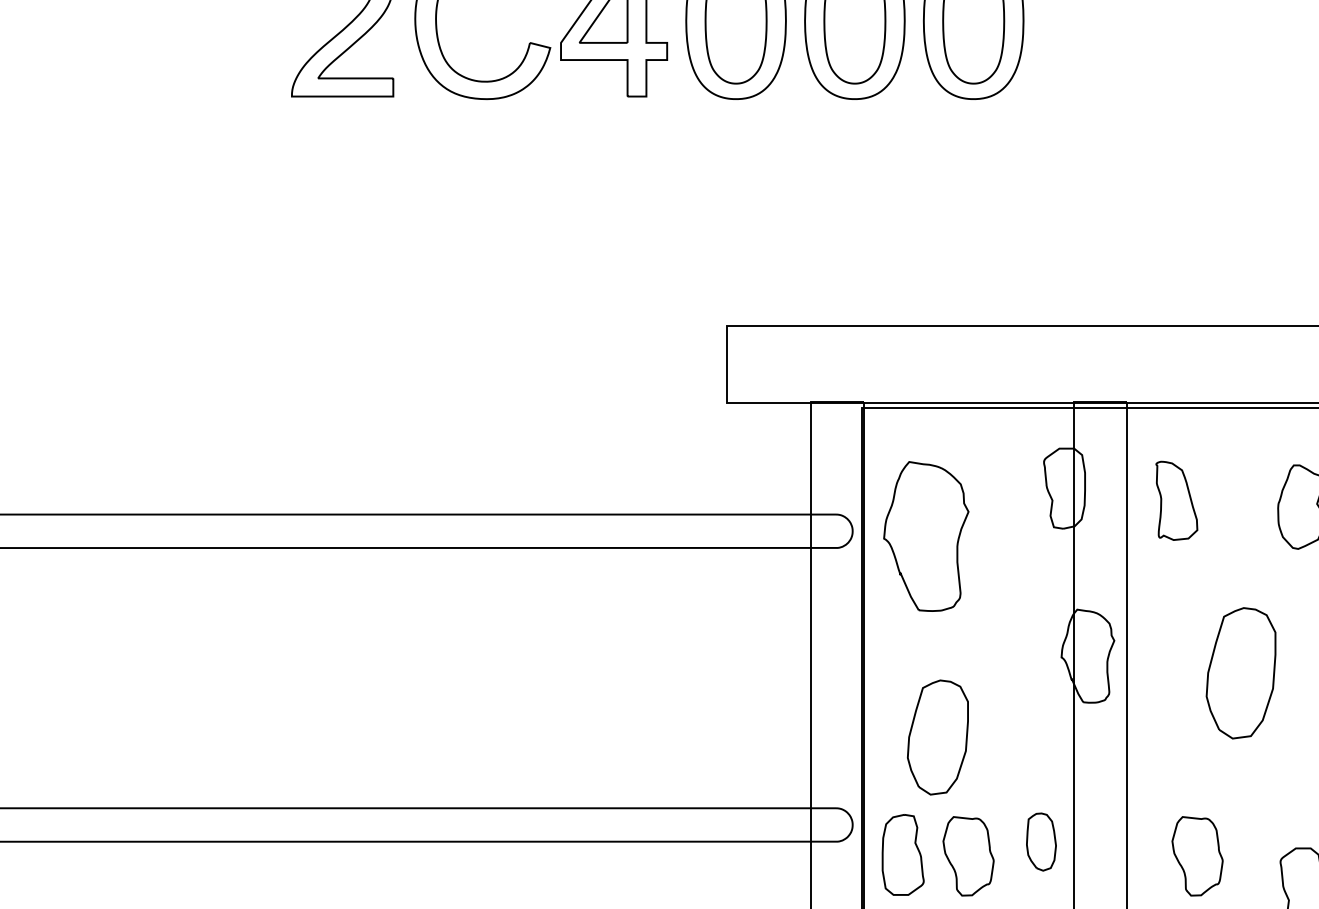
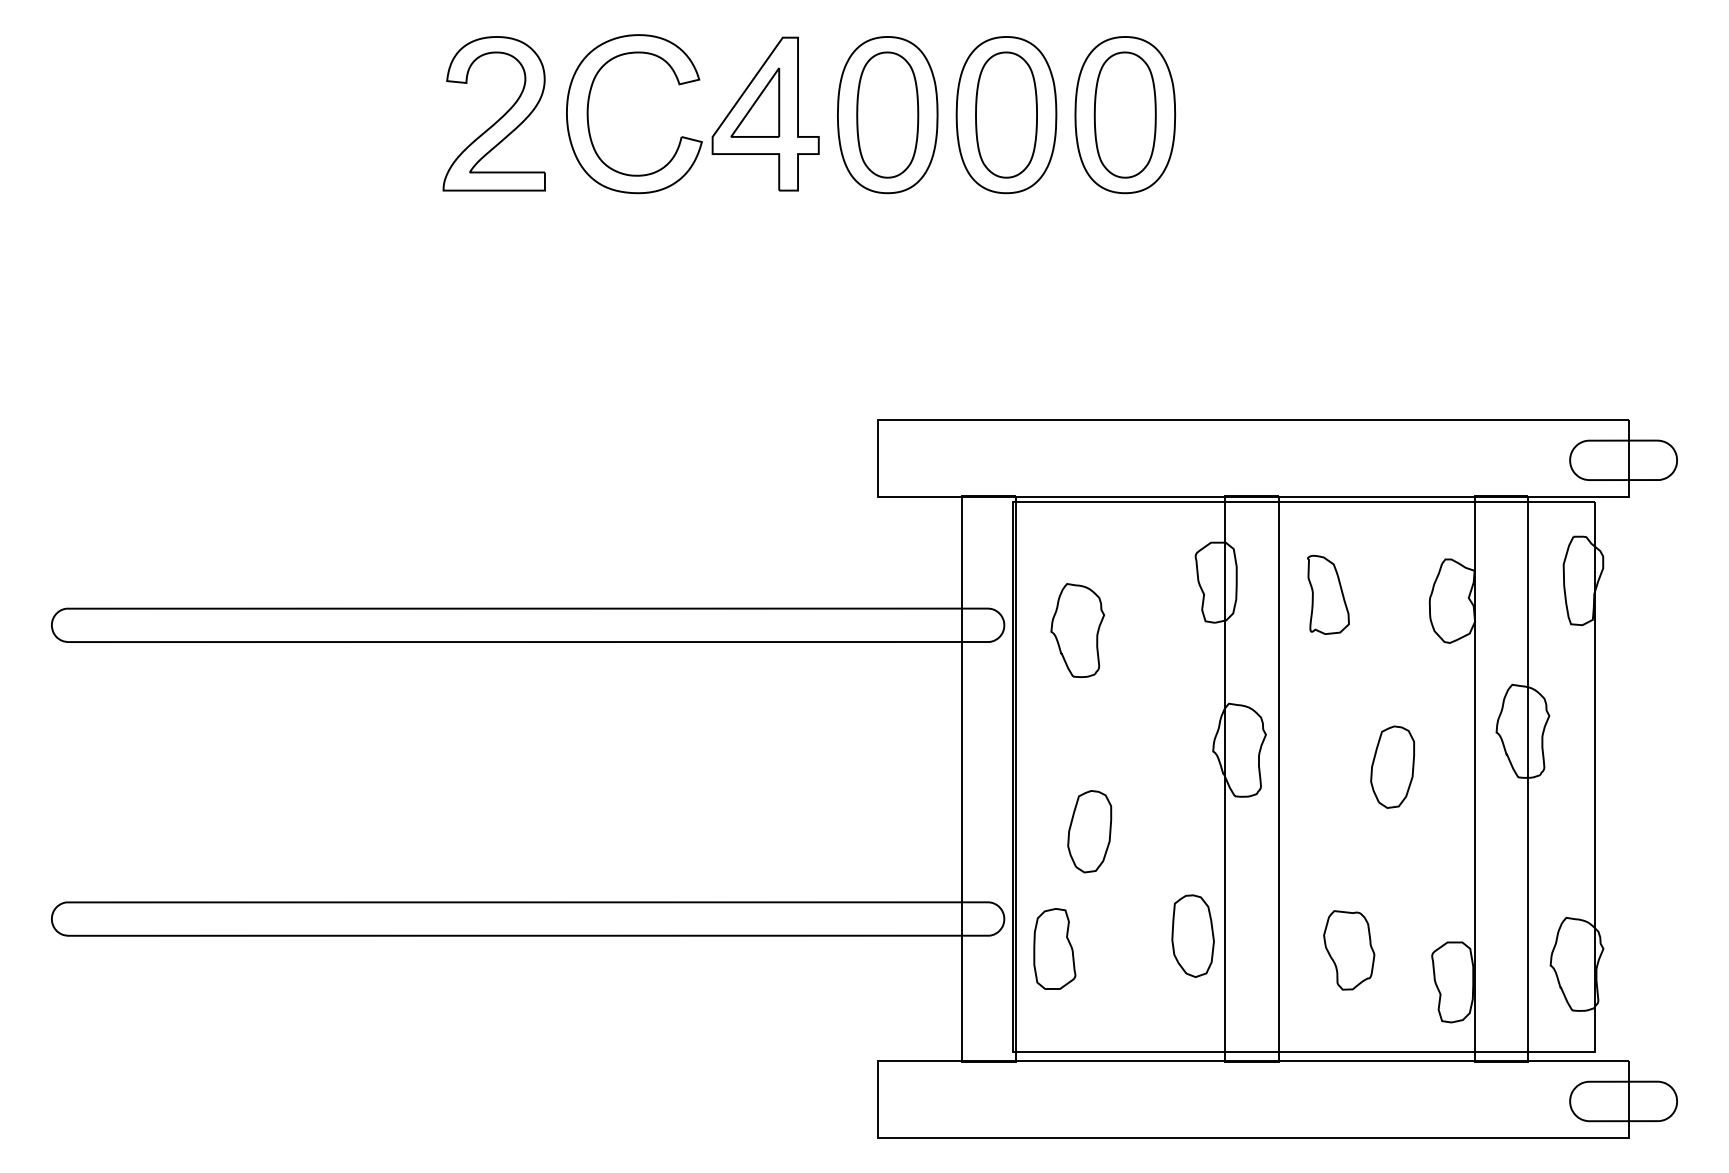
part: (925, 536) -> (1077, 630), size x0.62
part: (1240, 672) -> (1392, 766), size x0.62
part: (937, 737) -> (1089, 831), size x0.71
part: (1040, 841) -> (1192, 935), size x1.43
part: (968, 856) -> (1120, 950), removed

